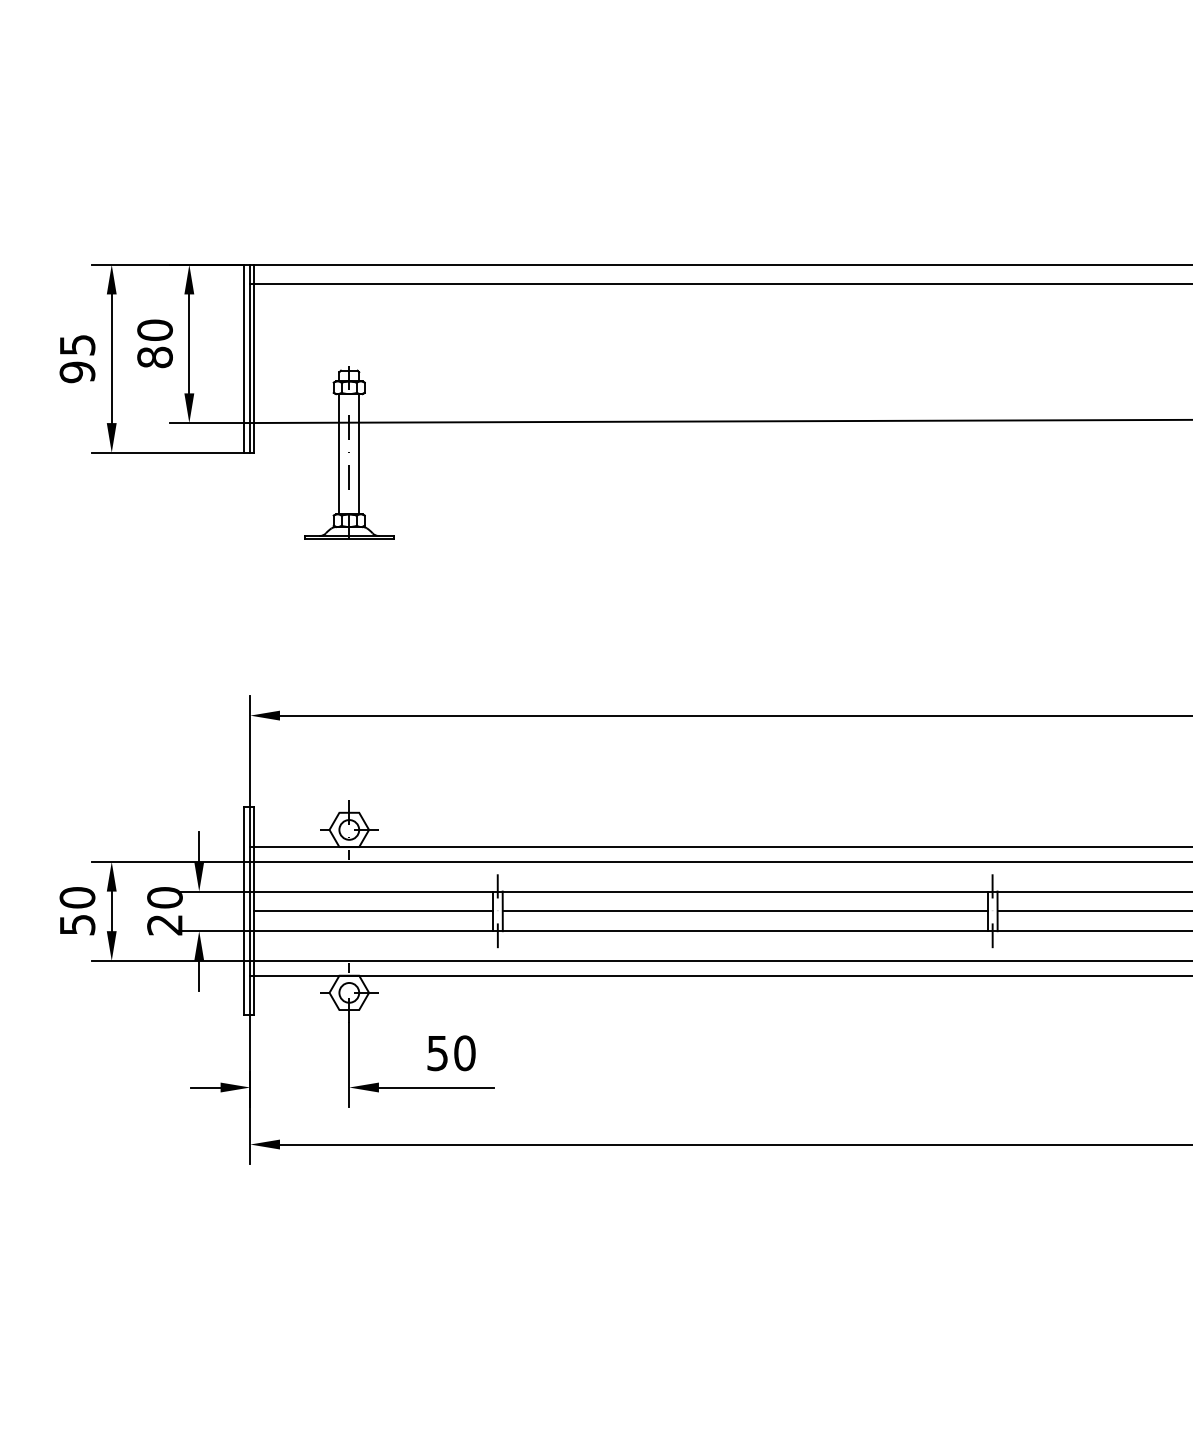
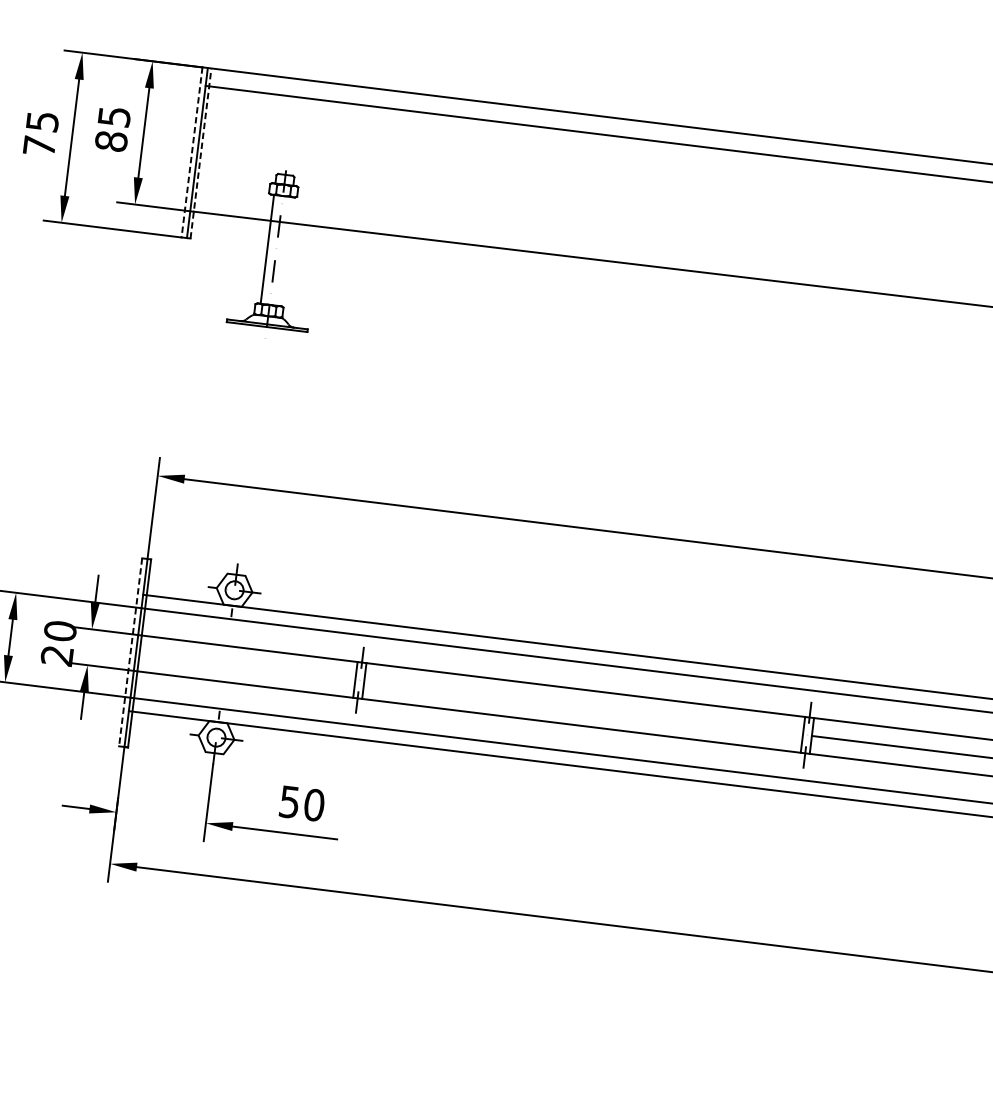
text: (154, 329) -> (113, 116), 80 -> 85
line: (254, 358) -> (201, 153), solid -> dashed
line: (244, 359) -> (192, 153), solid -> dashed
text: (77, 372) -> (39, 146), 95 -> 75
line: (359, 454) -> (285, 251), removed
line: (244, 911) -> (130, 652), solid -> dashed
line: (373, 911) -> (247, 666), removed
line: (744, 911) -> (582, 707), removed

